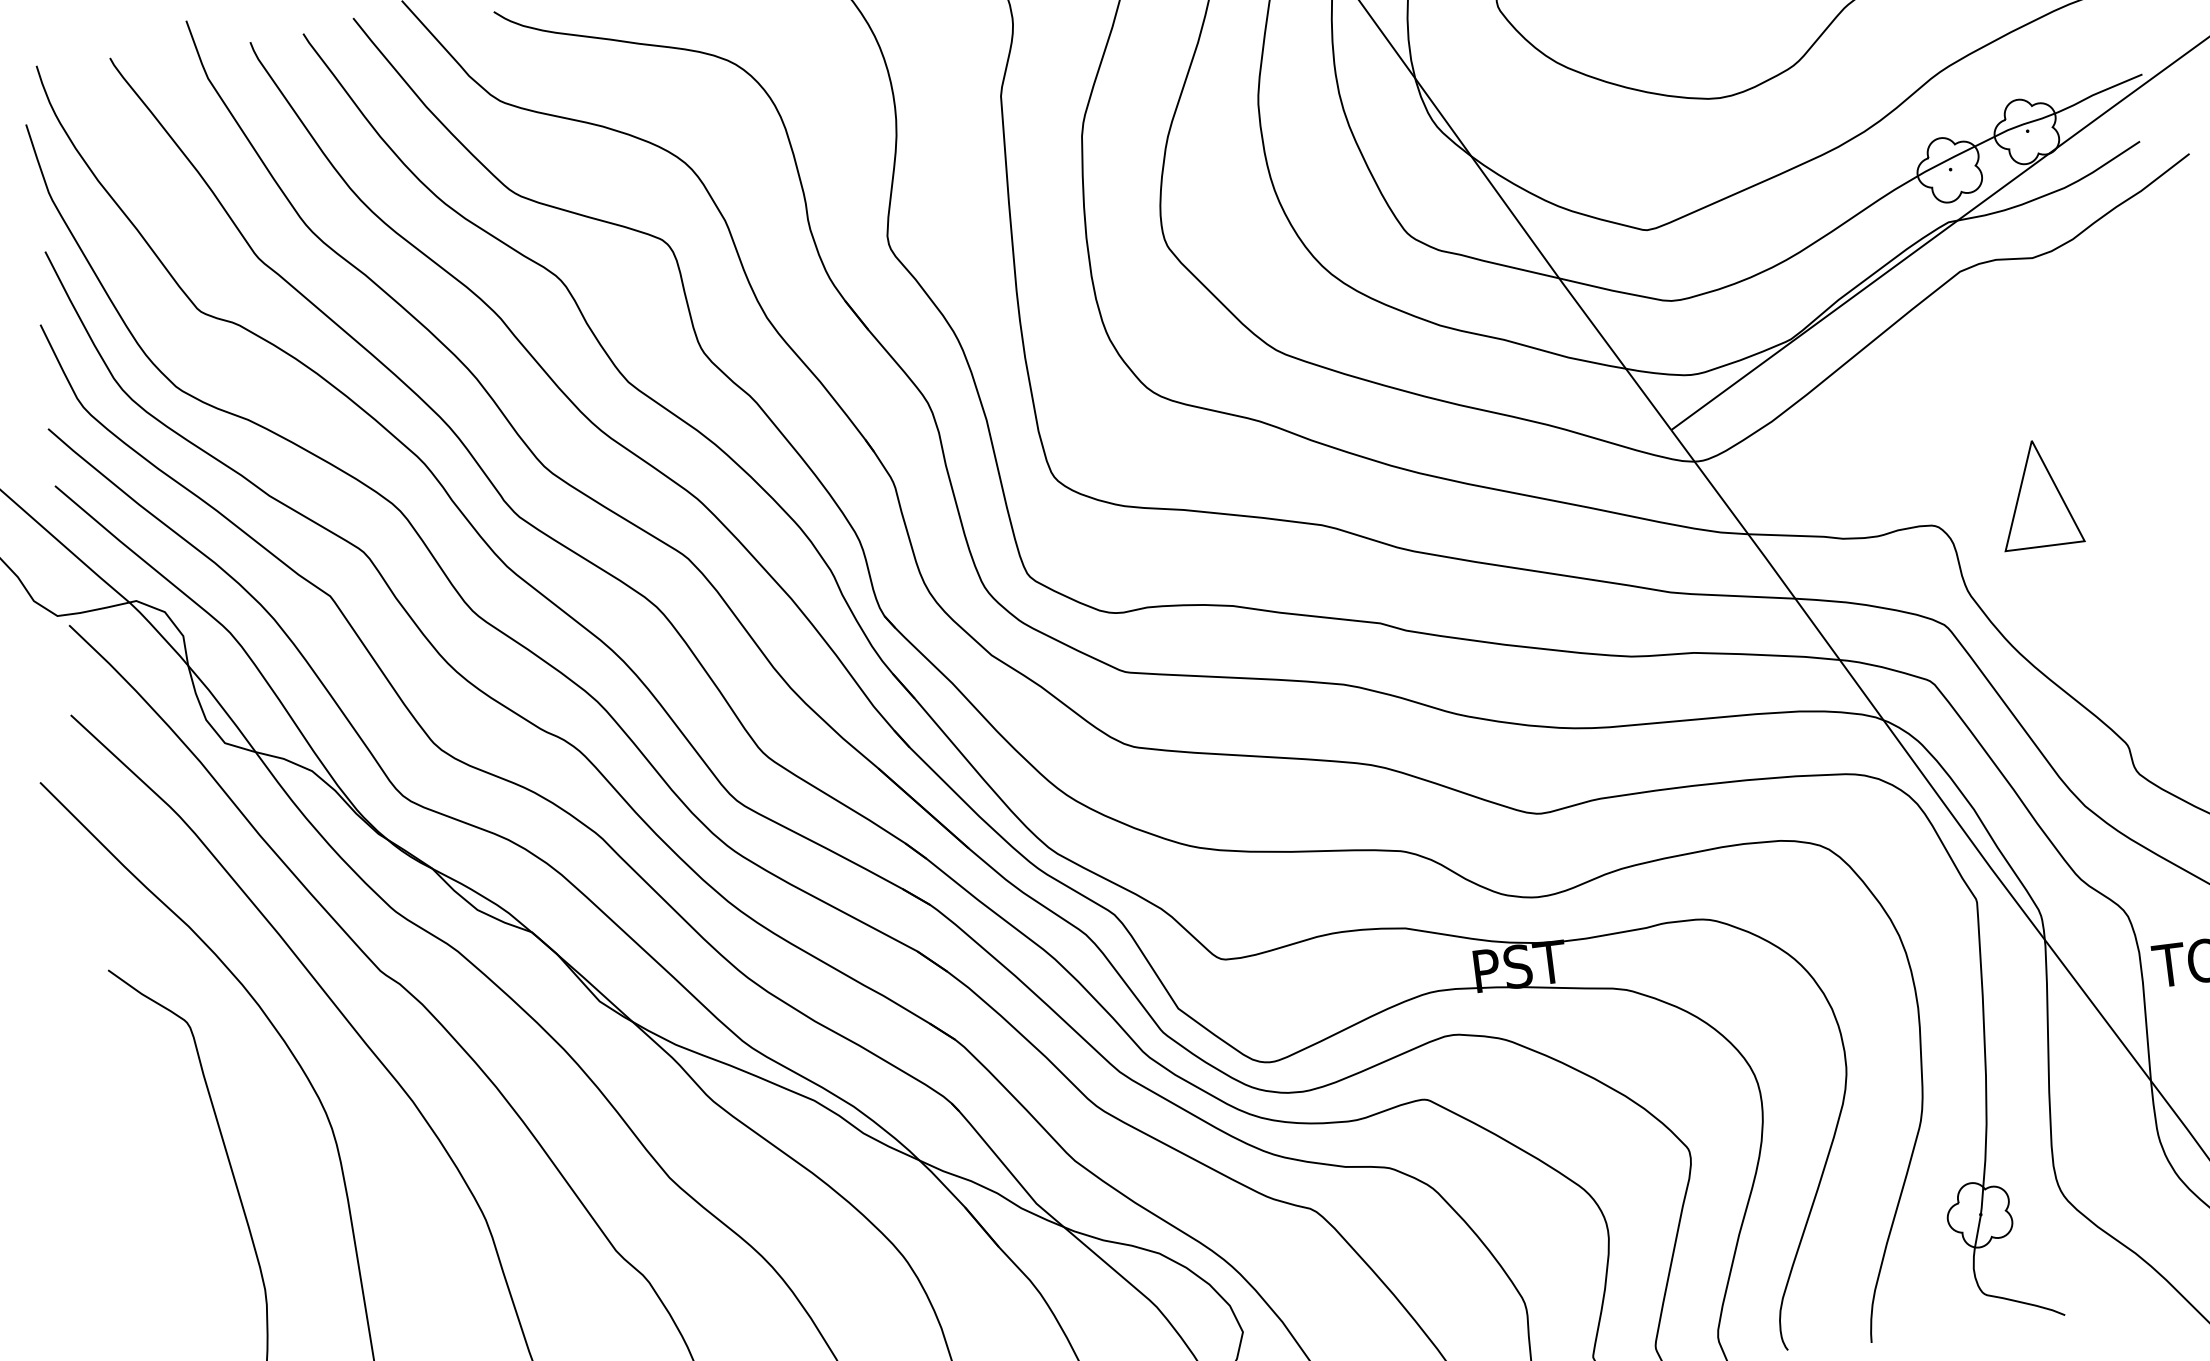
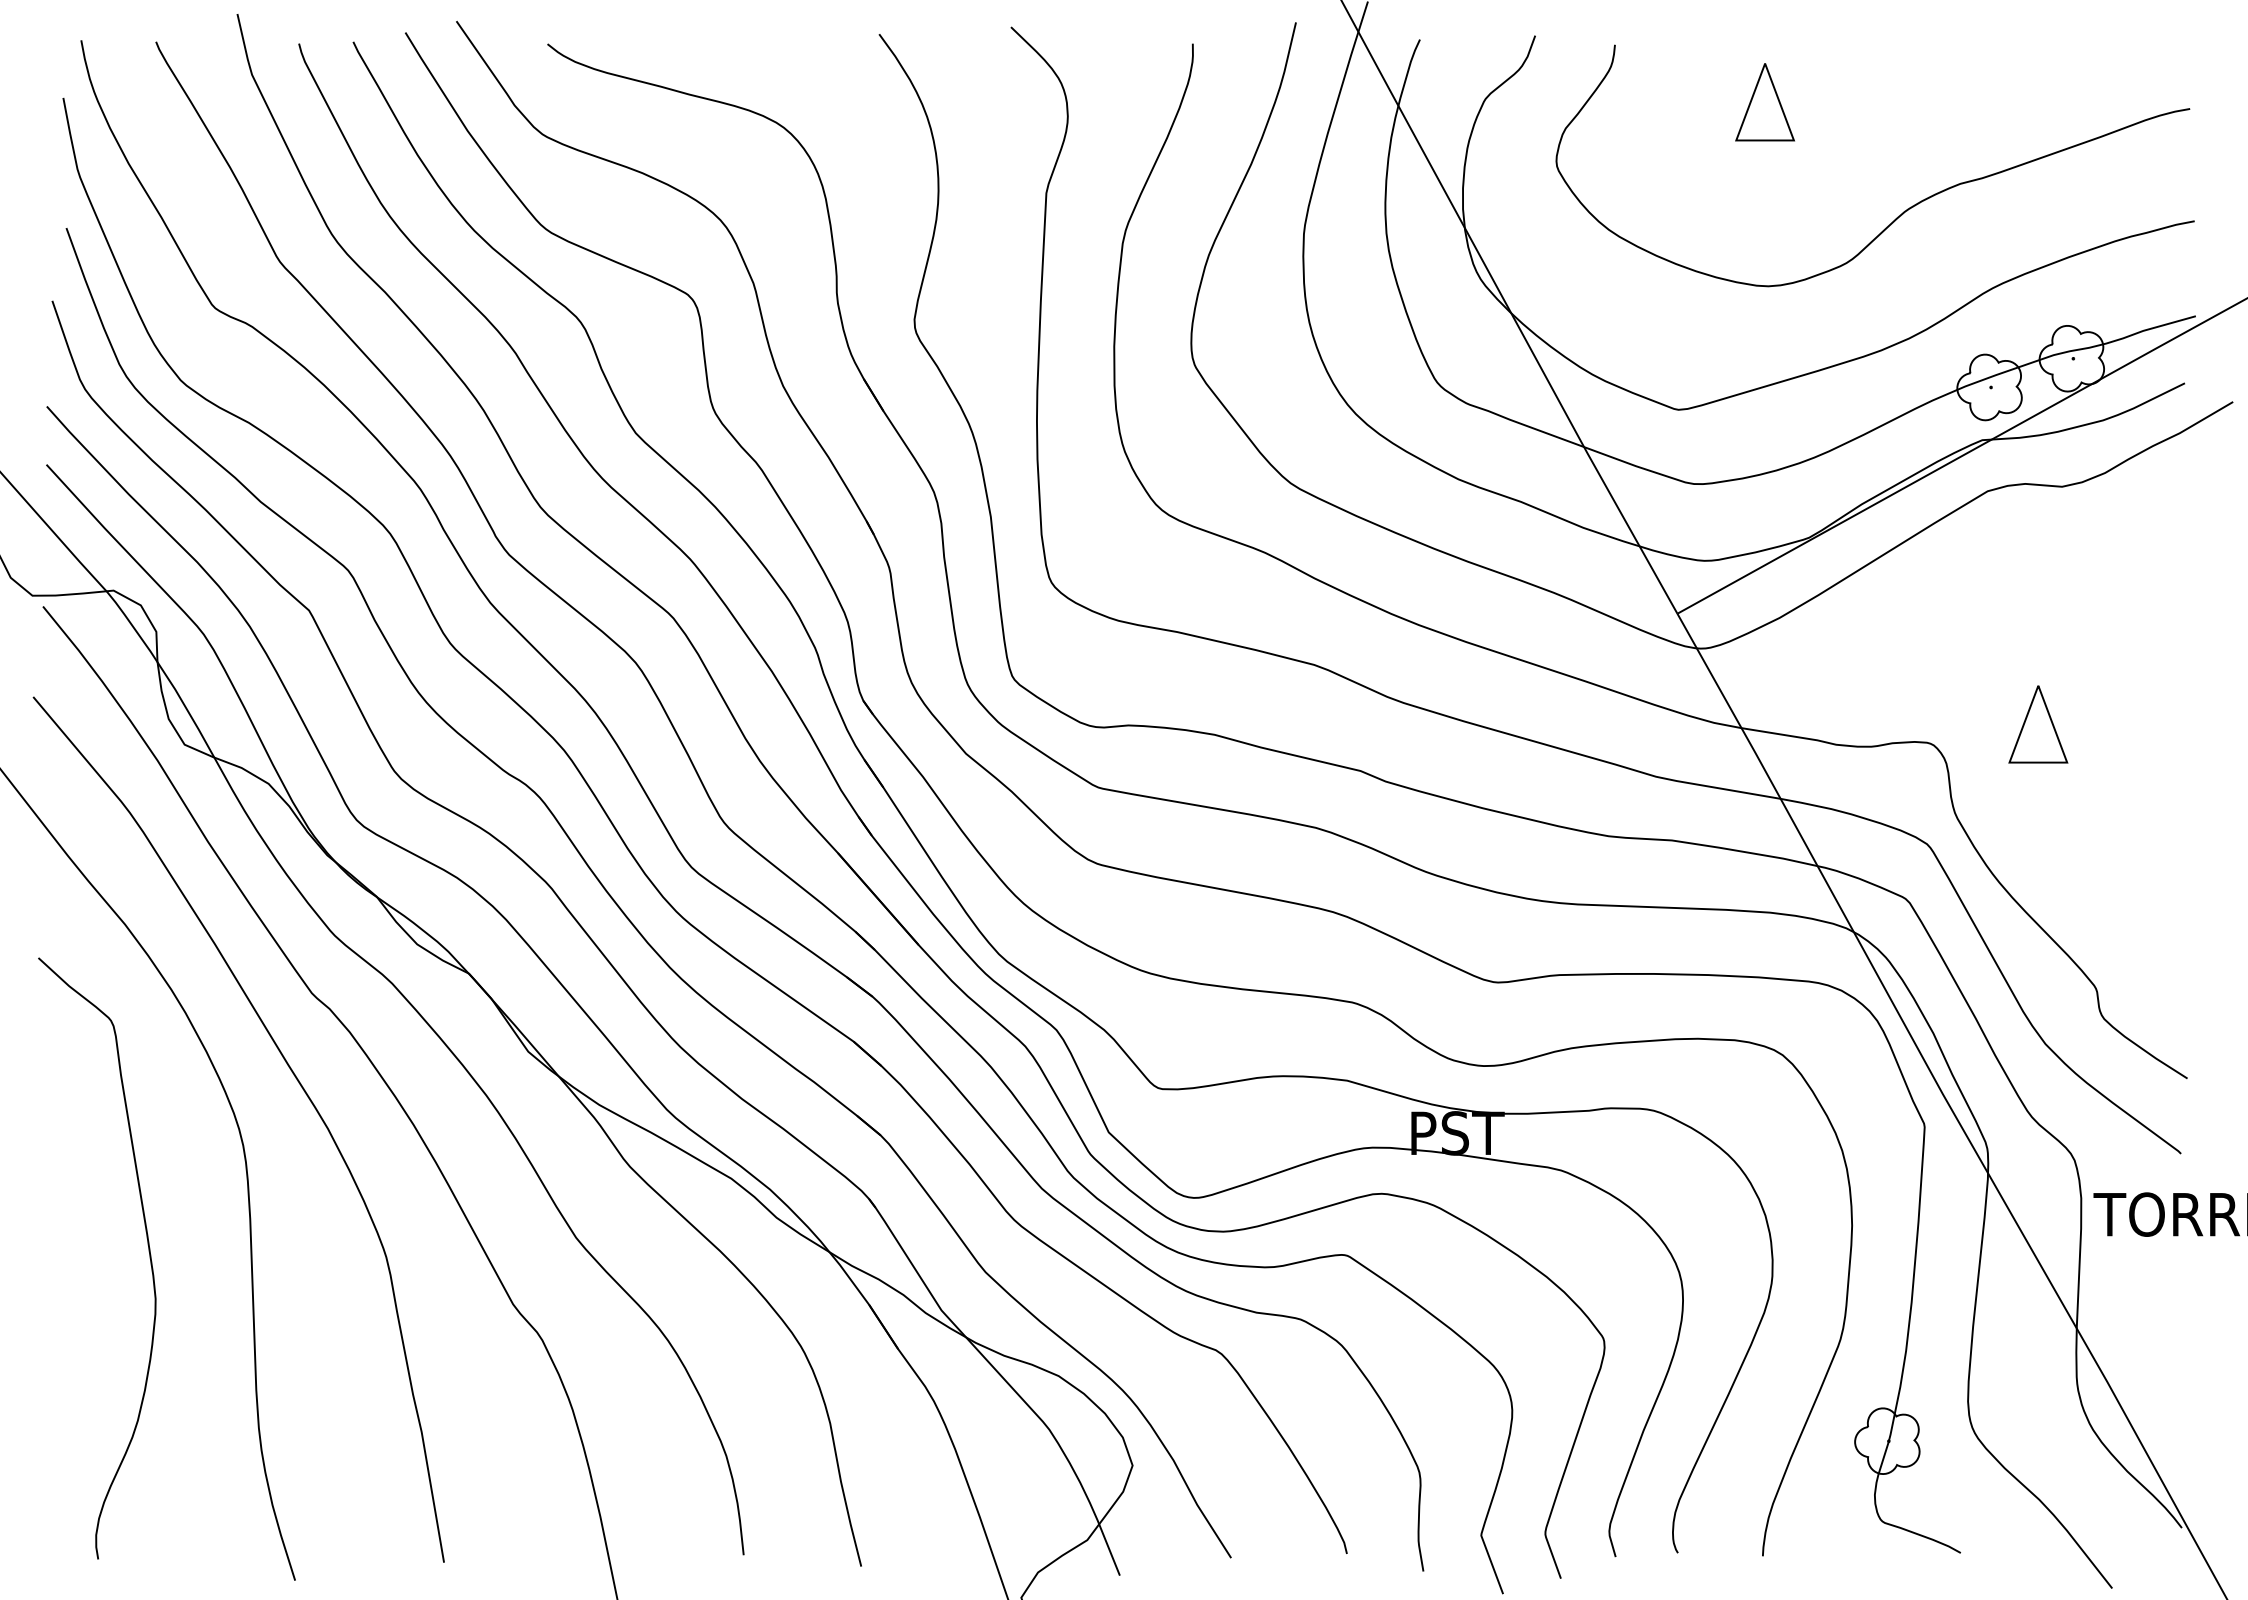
part: (2038, 493) -> (2038, 724), size x0.71

